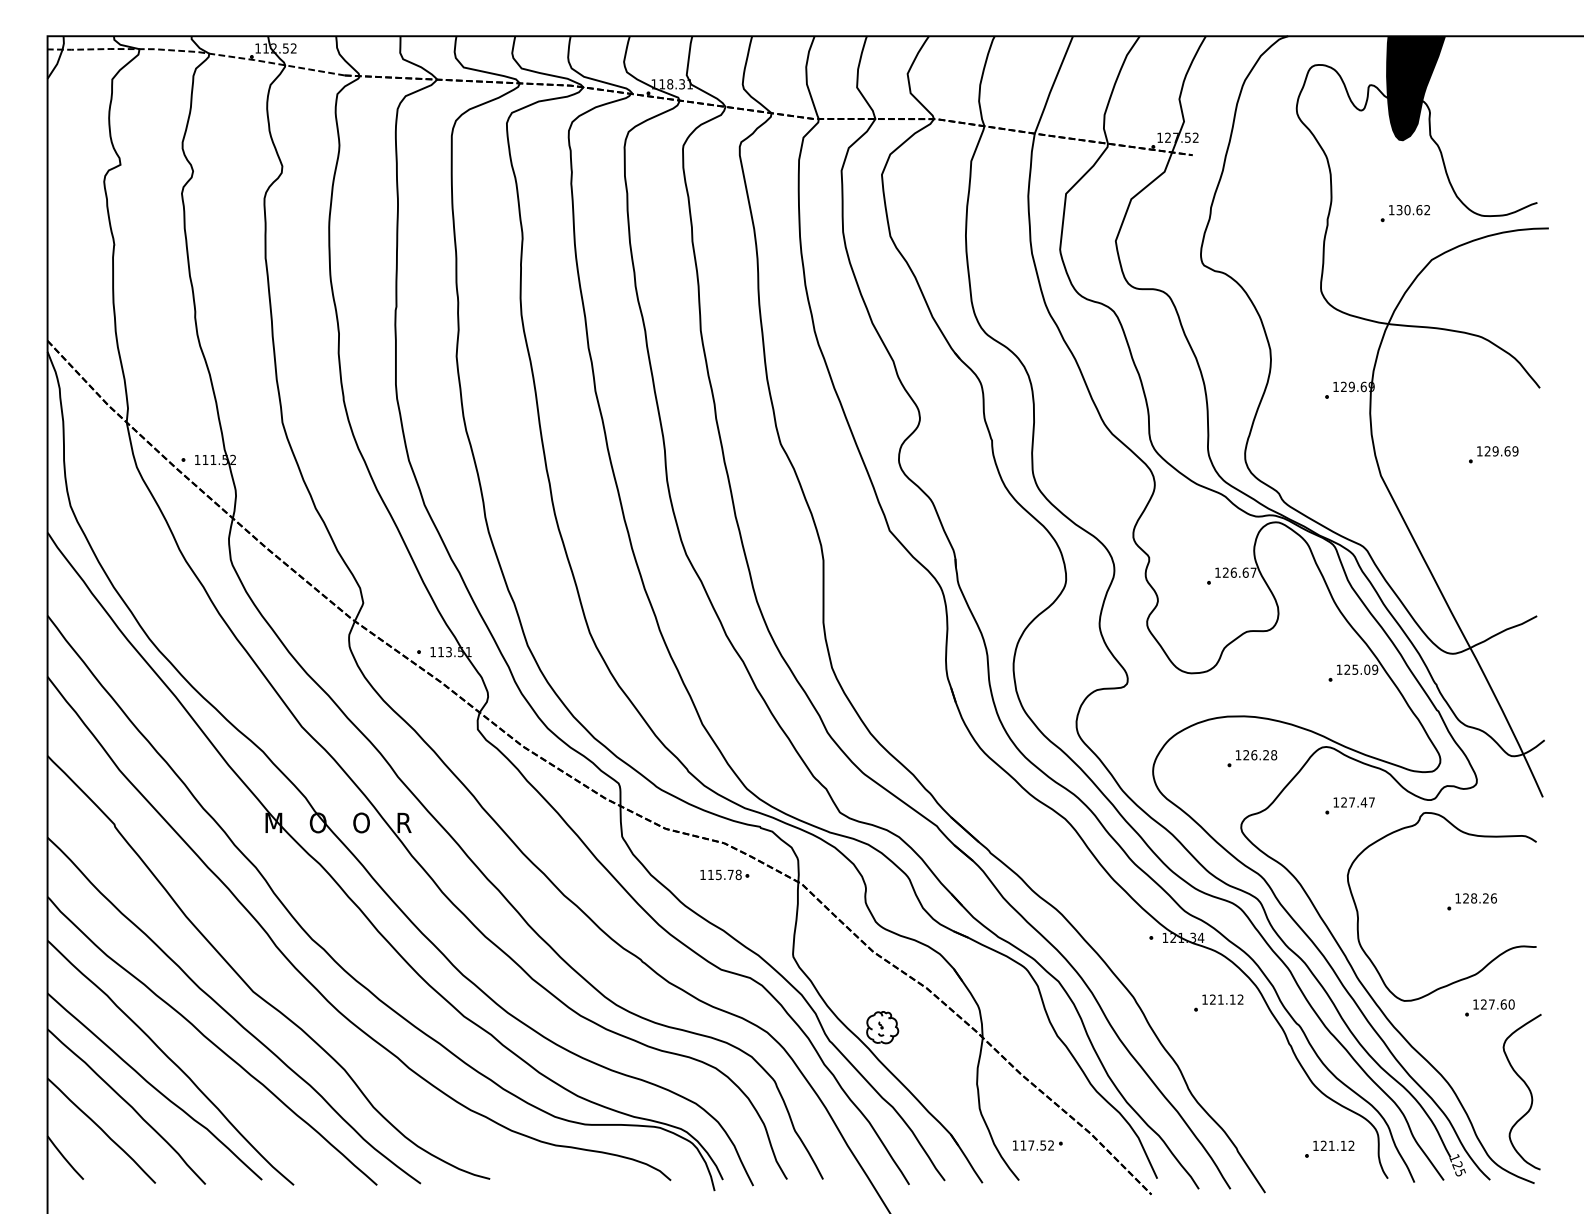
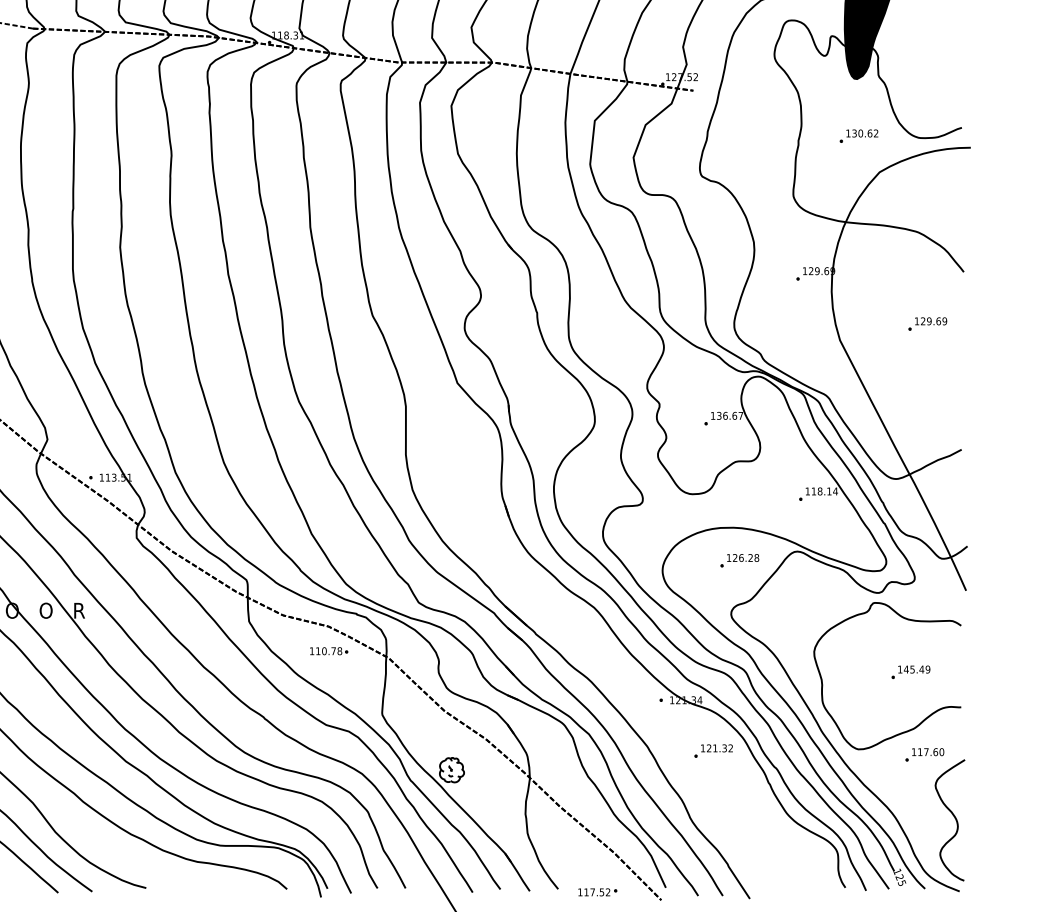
text: (1225, 572) -> (718, 415), 126.67 -> 136.67
text: (1361, 669) -> (824, 491), 125.09 -> 118.14
part: (1349, 805) -> (815, 597), removed
text: (718, 874) -> (324, 650), 115.78 -> 110.78
text: (1479, 898) -> (916, 669), 128.26 -> 145.49
text: (1232, 999) -> (724, 748), 121.12 -> 121.32
text: (1483, 1004) -> (919, 752), 127.60 -> 117.60
part: (1037, 1145) -> (597, 892), moved
part: (1329, 1148) -> (799, 864), removed

